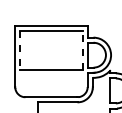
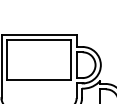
line: (82, 49) -> (71, 59), dashed -> solid
line: (20, 50) -> (7, 60), dashed -> solid

